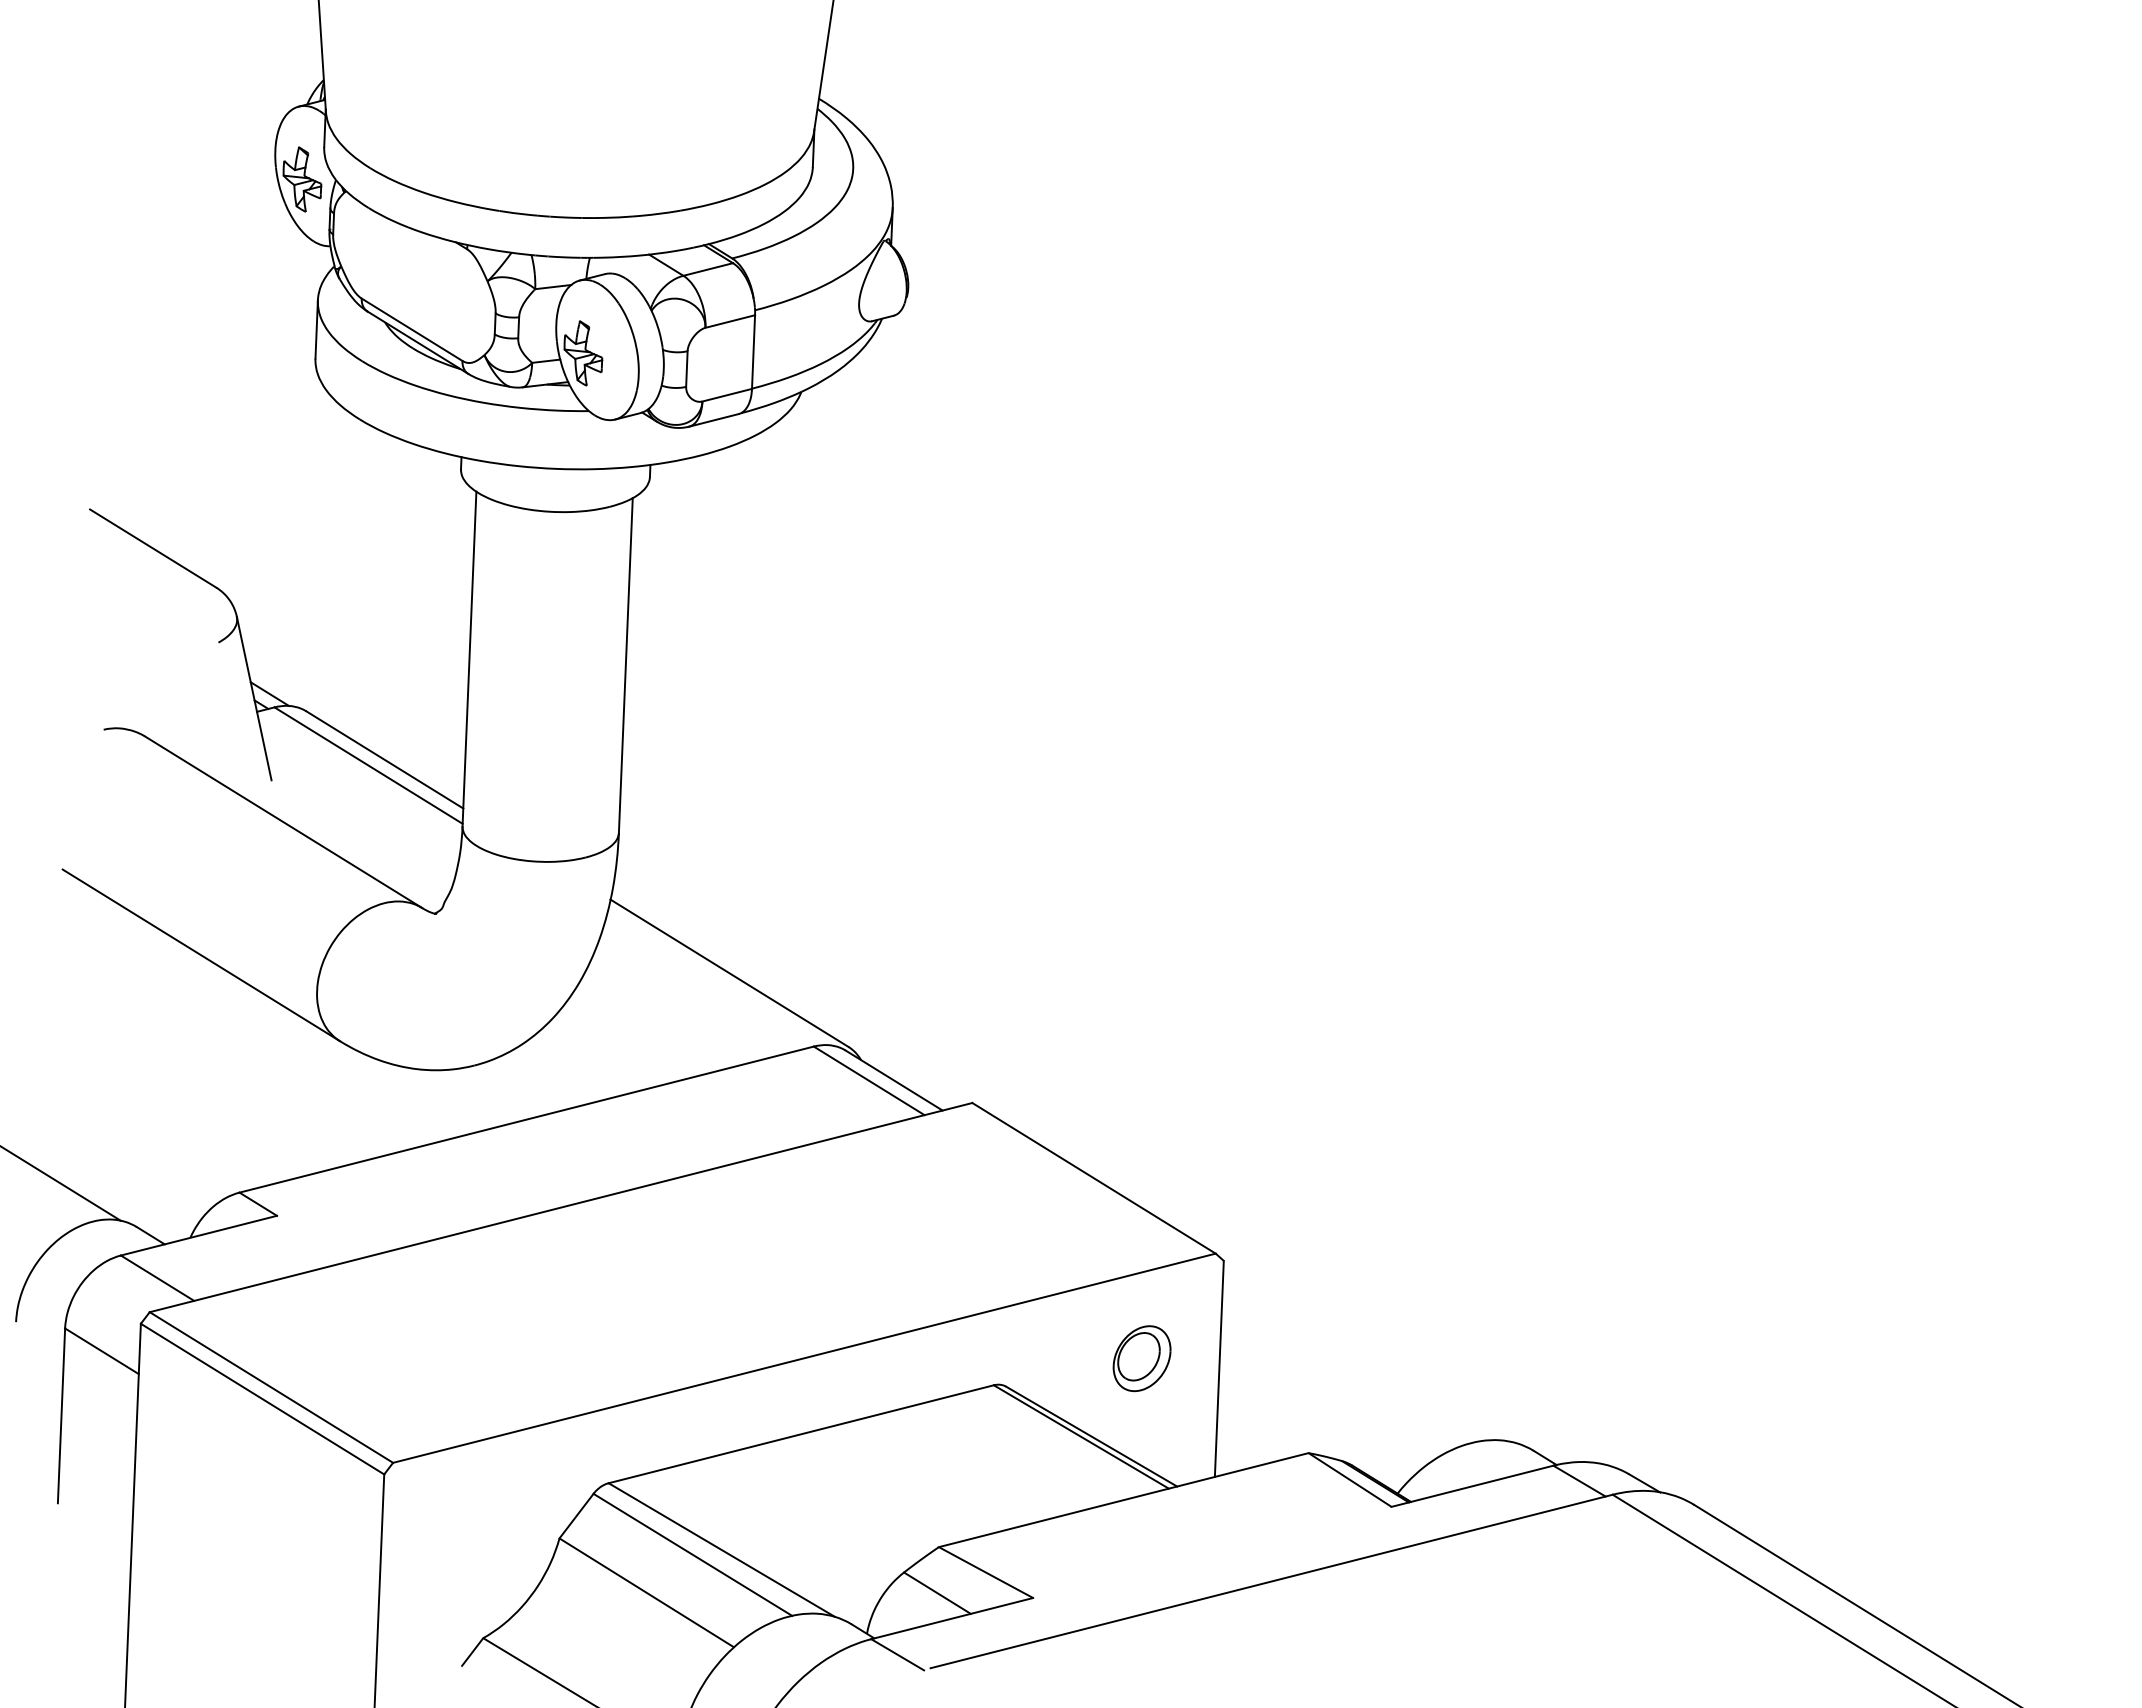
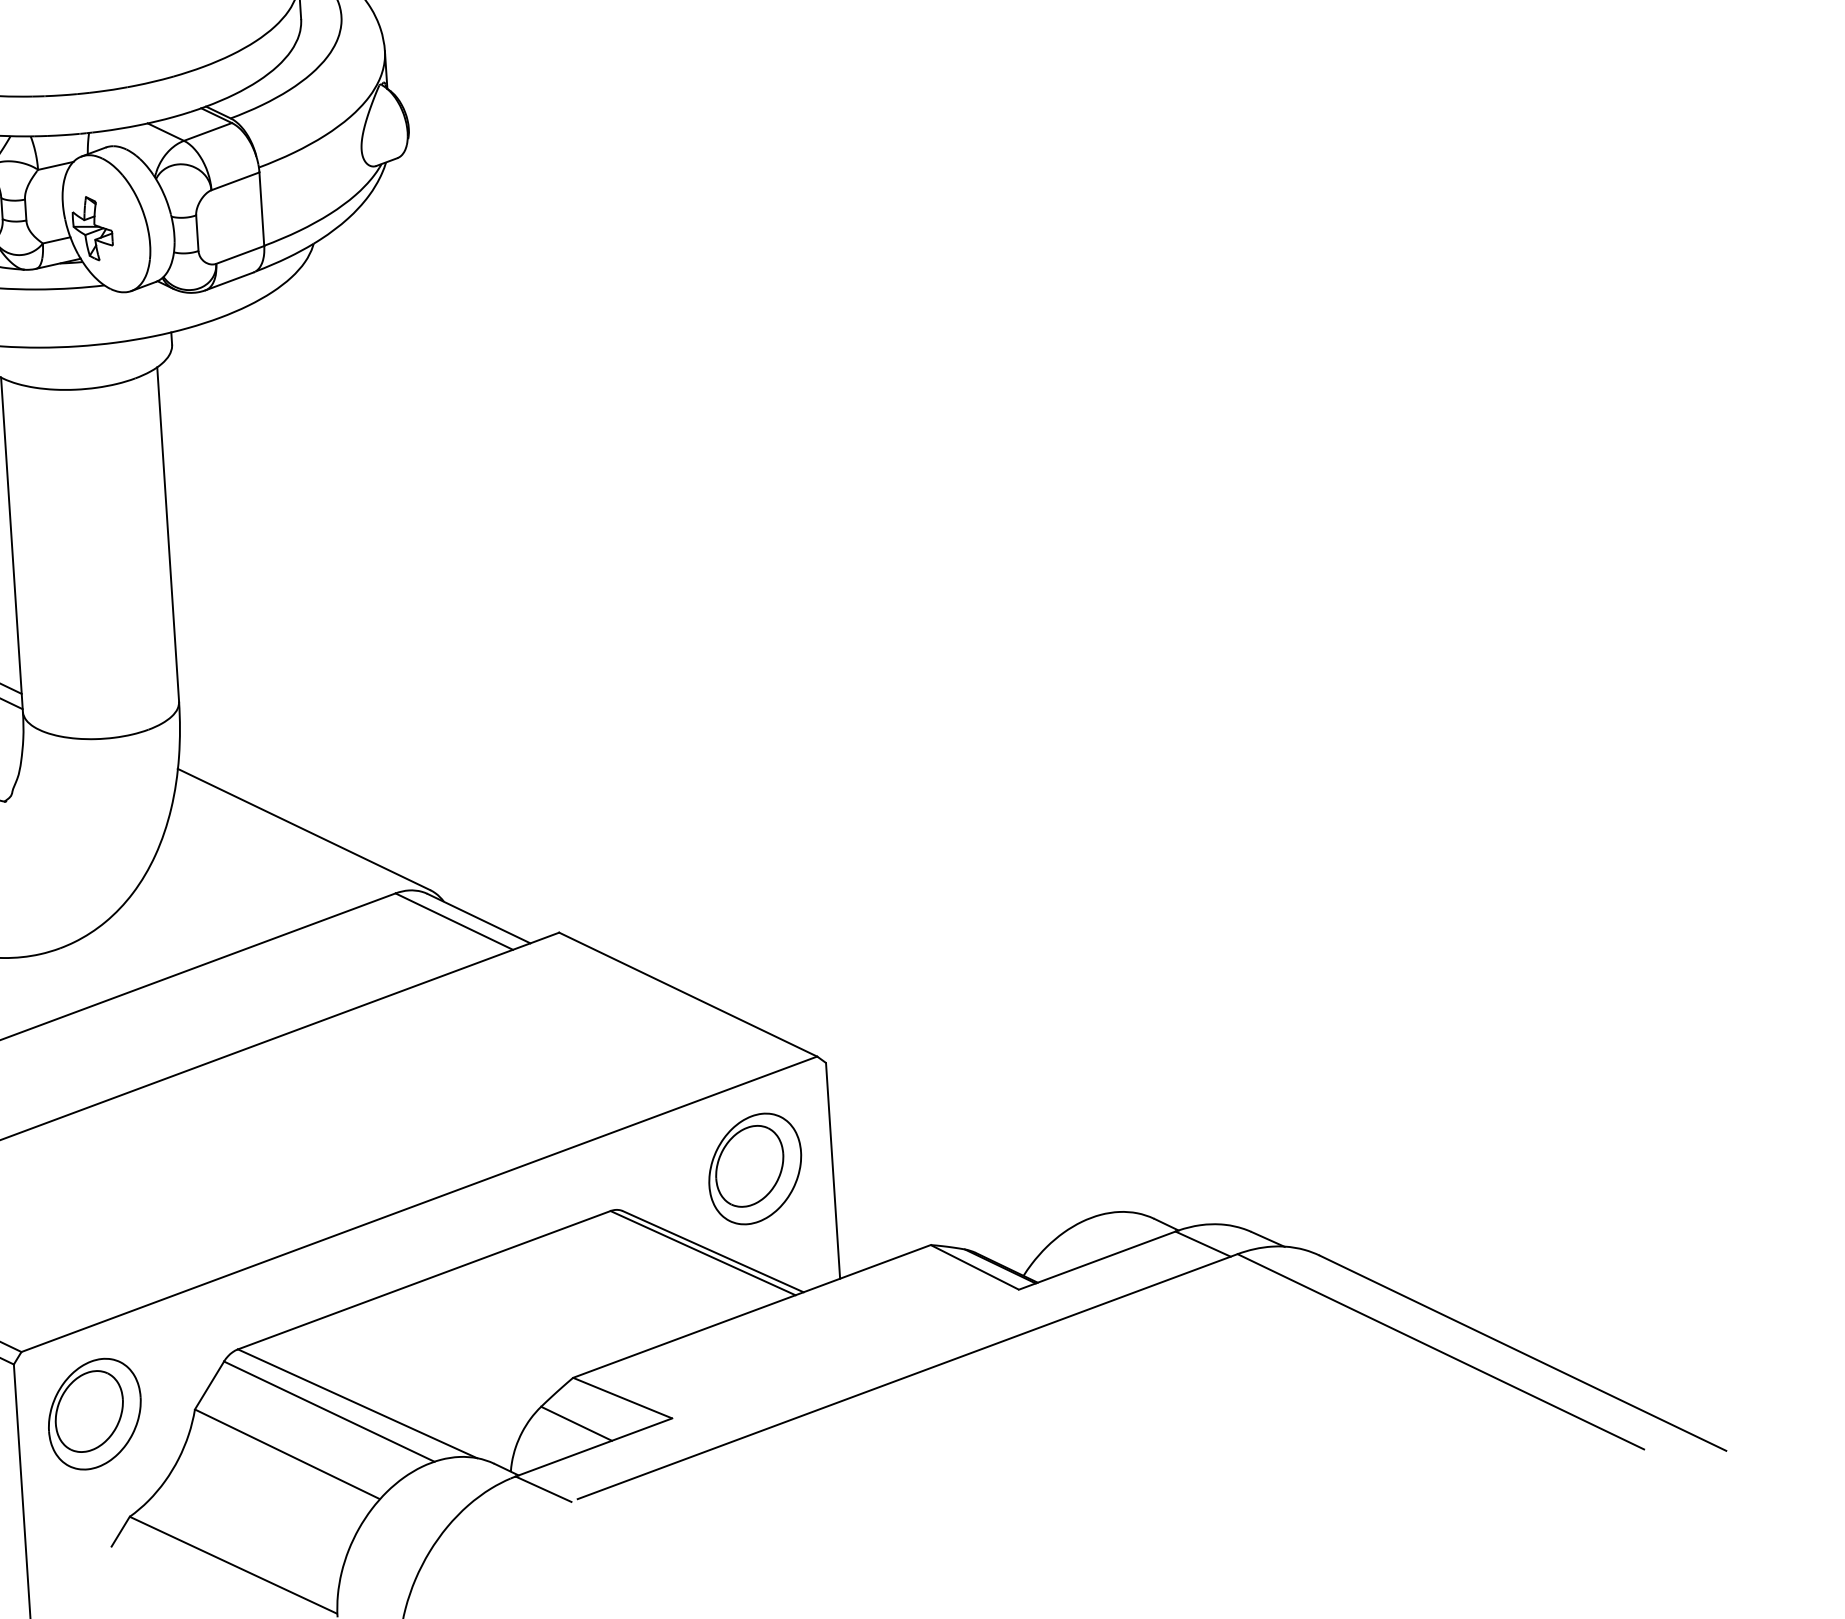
part: (1141, 1358) -> (754, 1168), size x1.67
part: (459, 1532) -> (94, 1414), added

